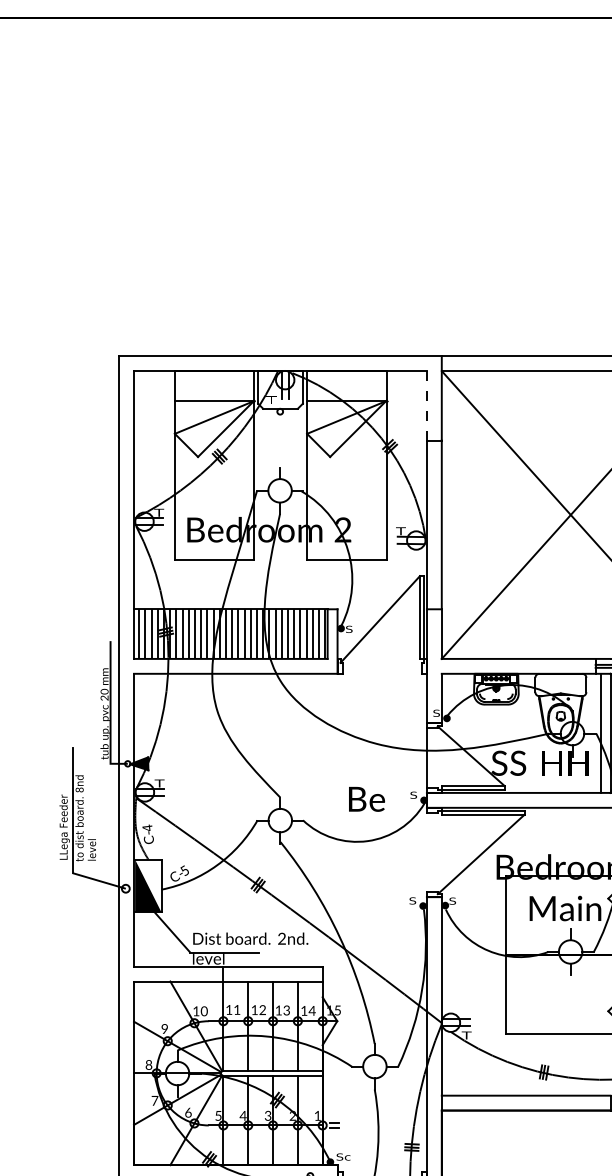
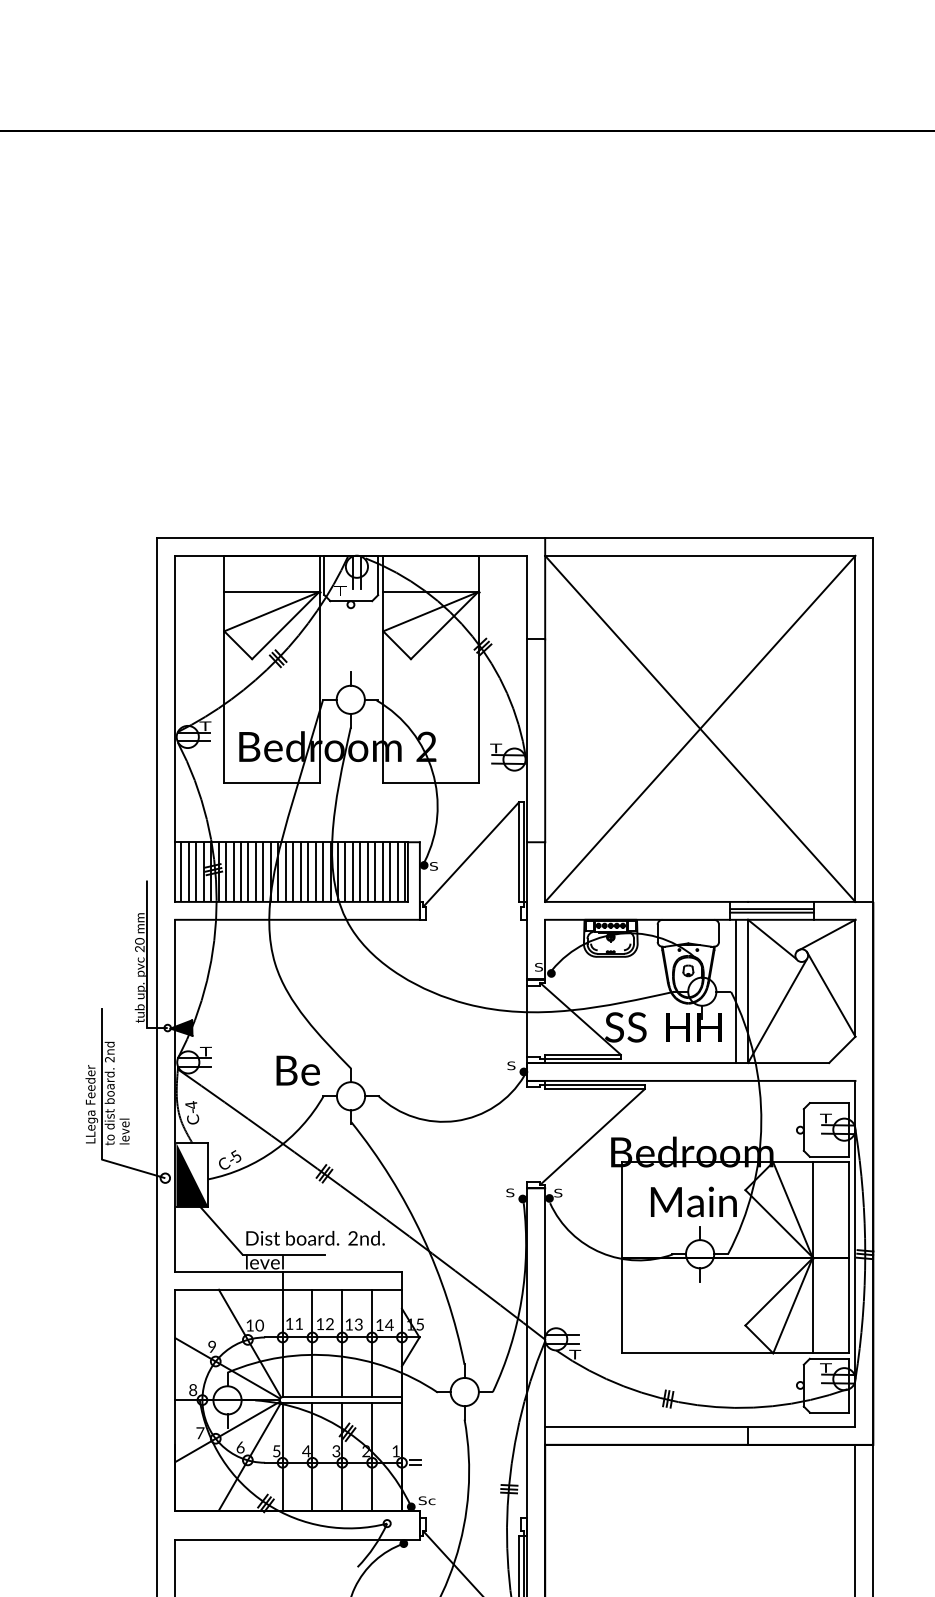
line: (427, 405) -> (527, 597), dashed -> solid
text: (79, 790) -> (109, 1059), 8nd -> 2nd
text: (366, 799) -> (297, 1070), moved

